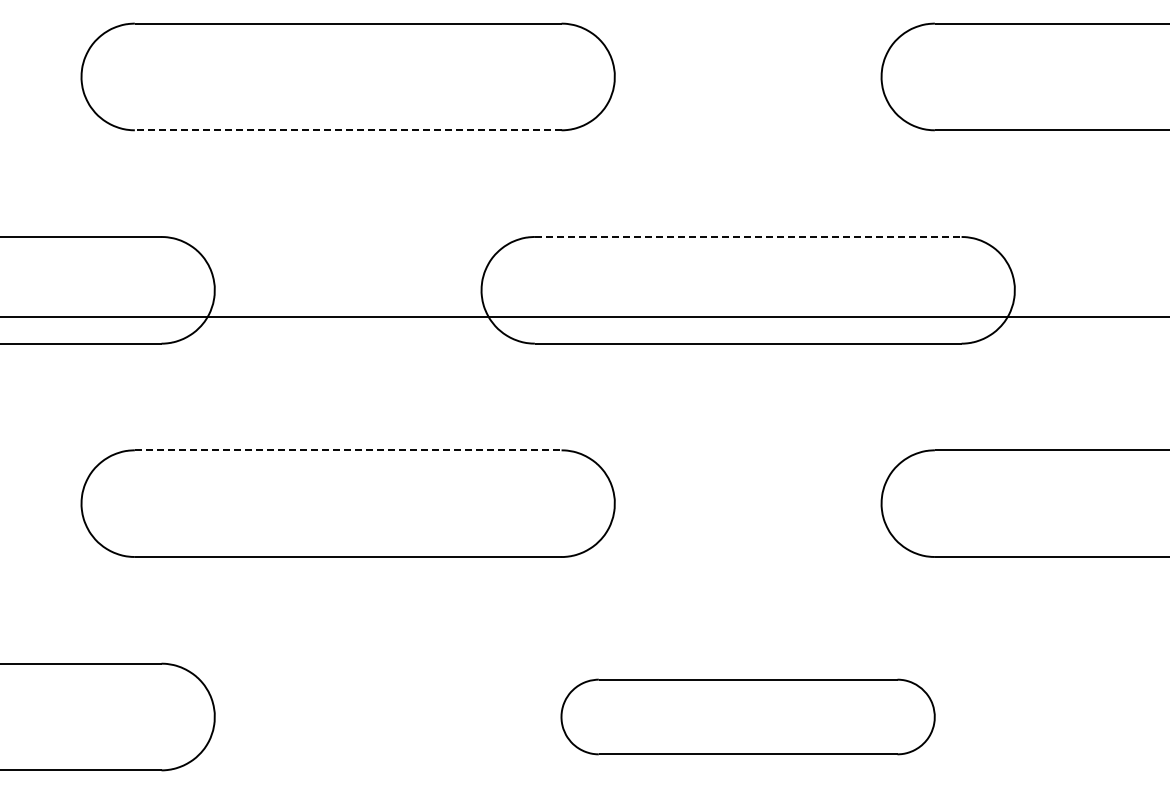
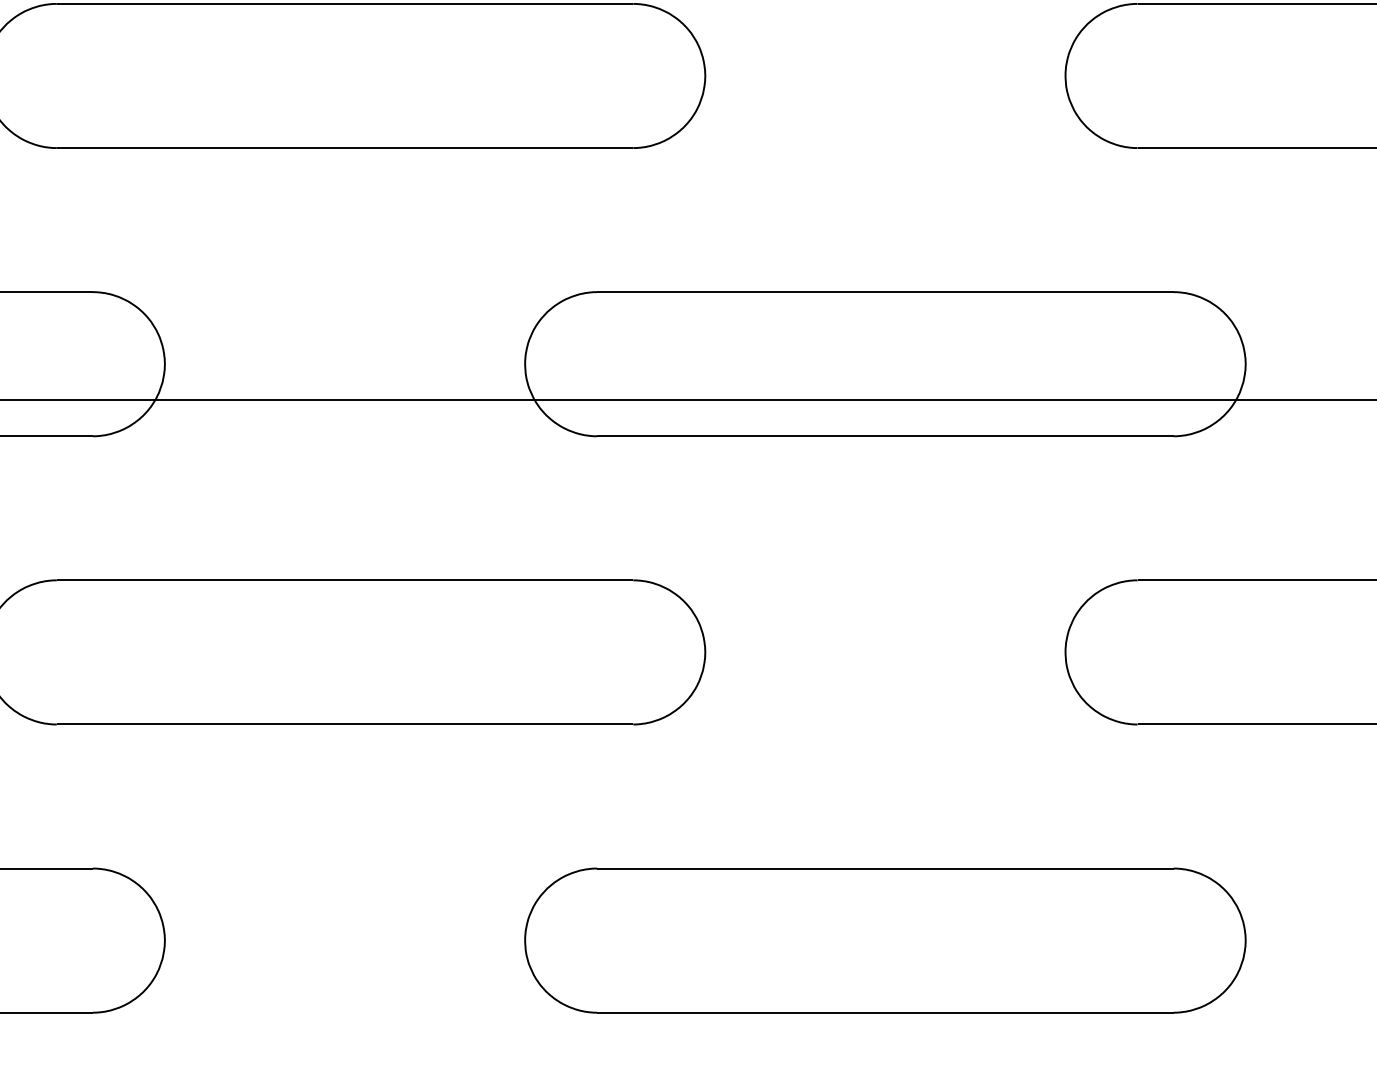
line: (347, 130) -> (344, 148), dashed -> solid
line: (748, 236) -> (885, 291), dashed -> solid
line: (348, 450) -> (345, 580), dashed -> solid
part: (747, 716) -> (884, 939), size x1.43

